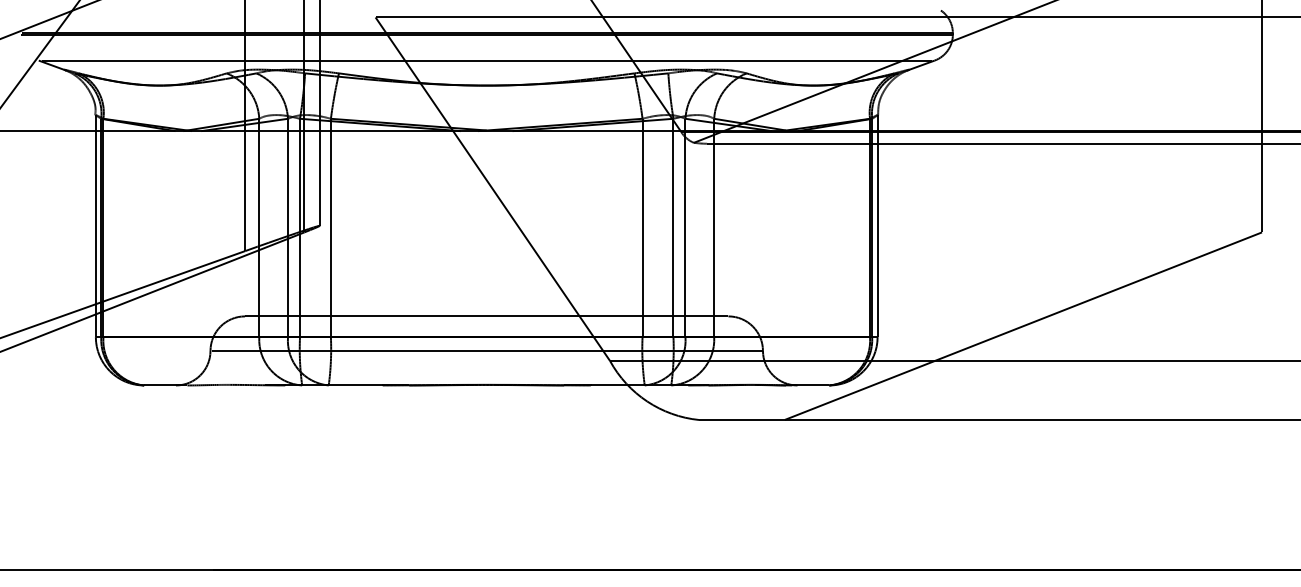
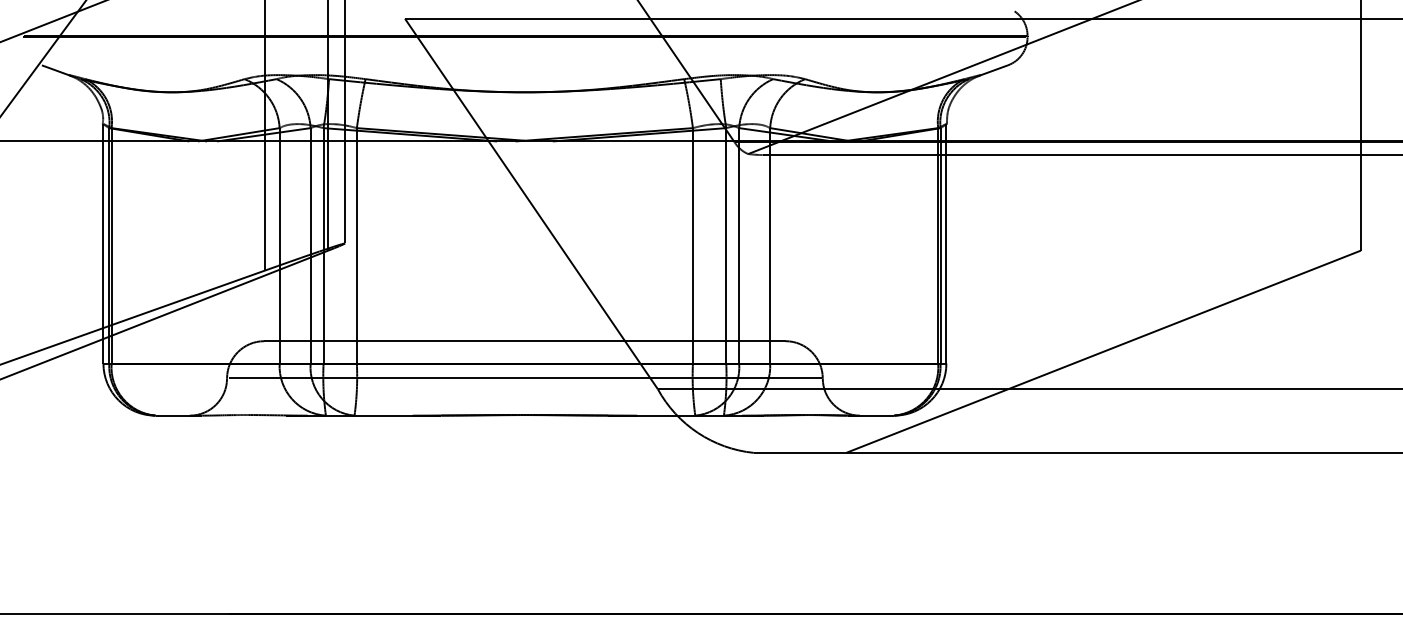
line: (486, 60) -> (524, 65), removed

